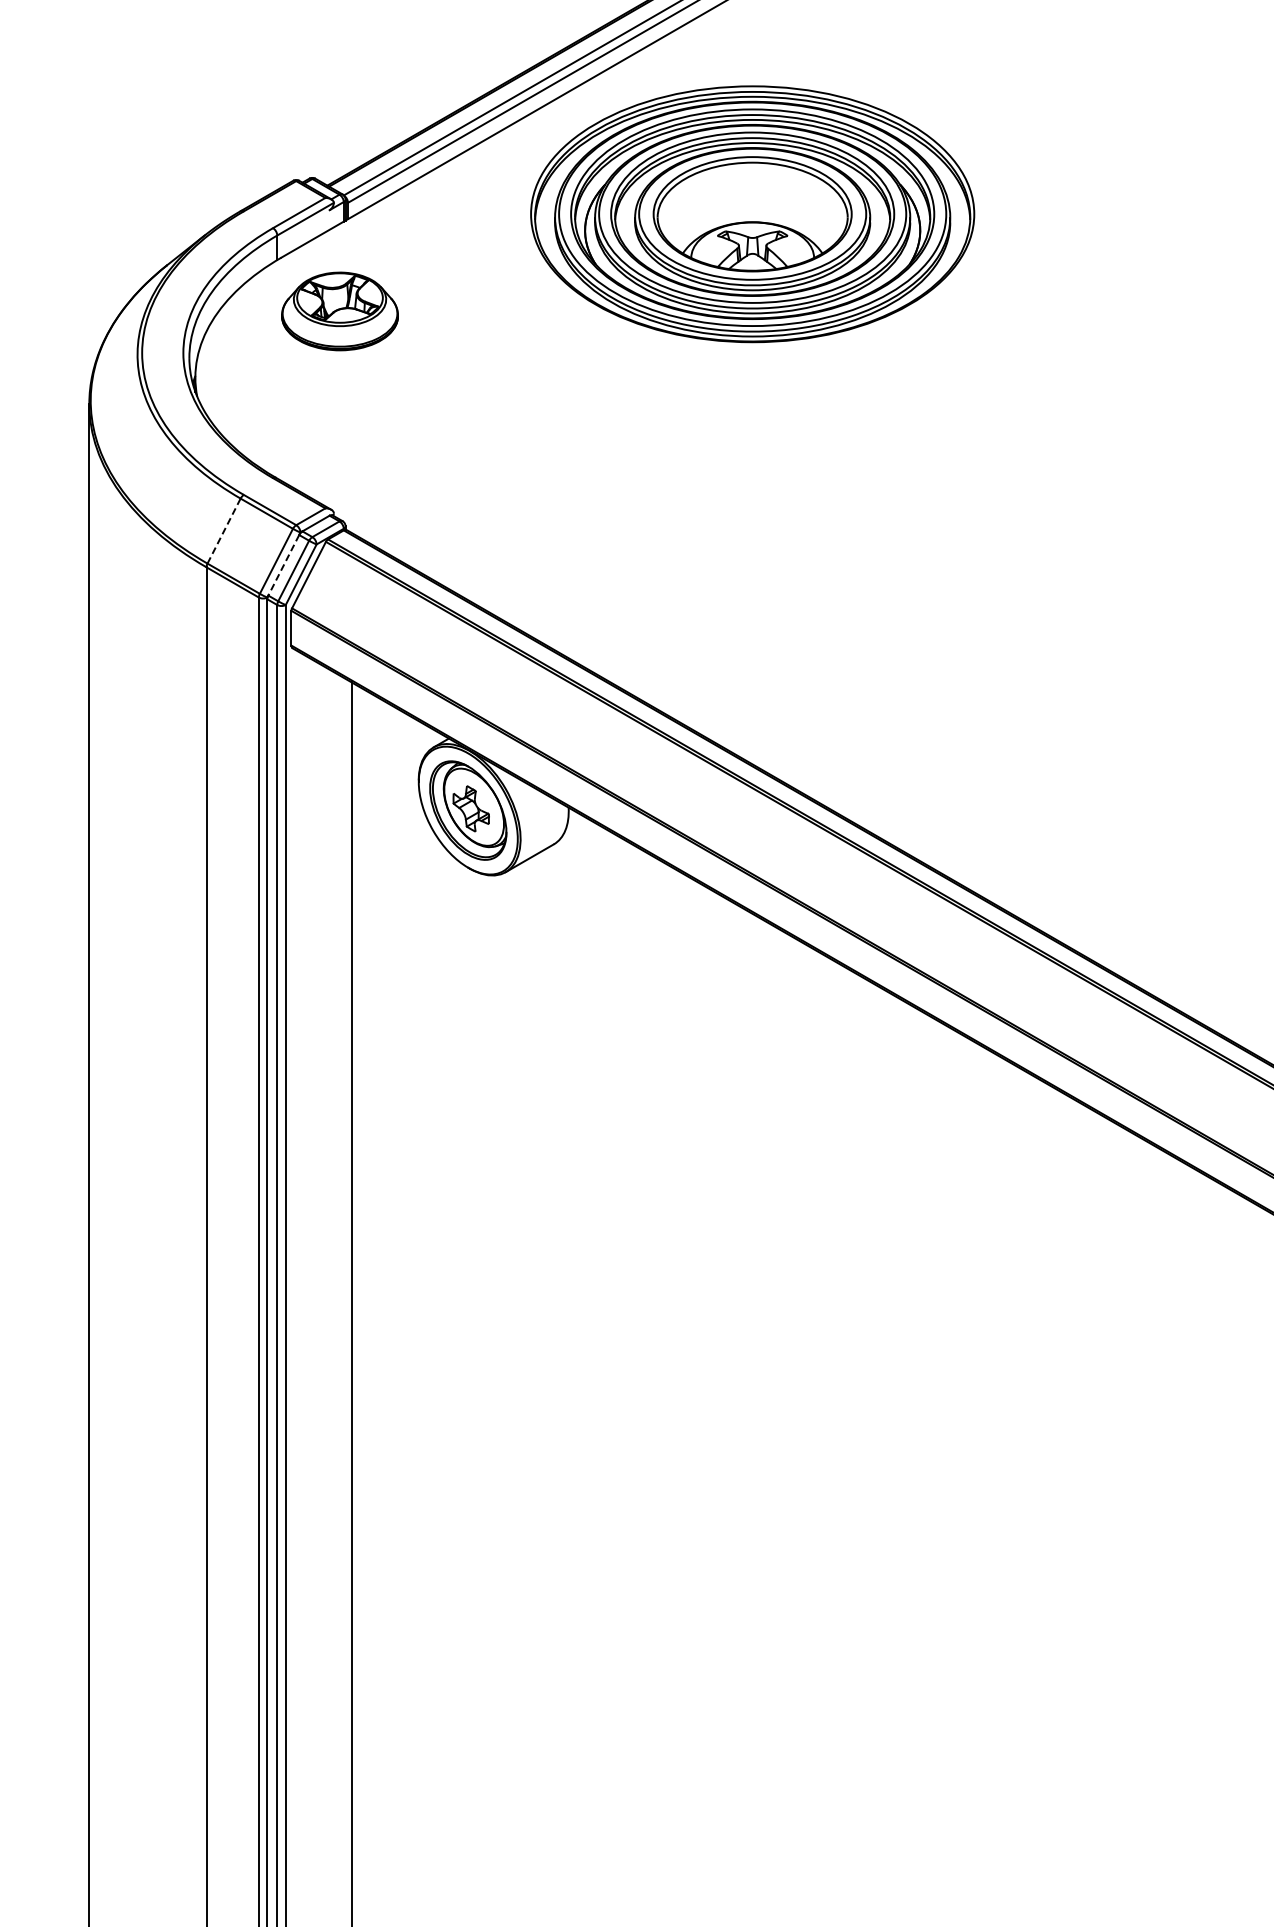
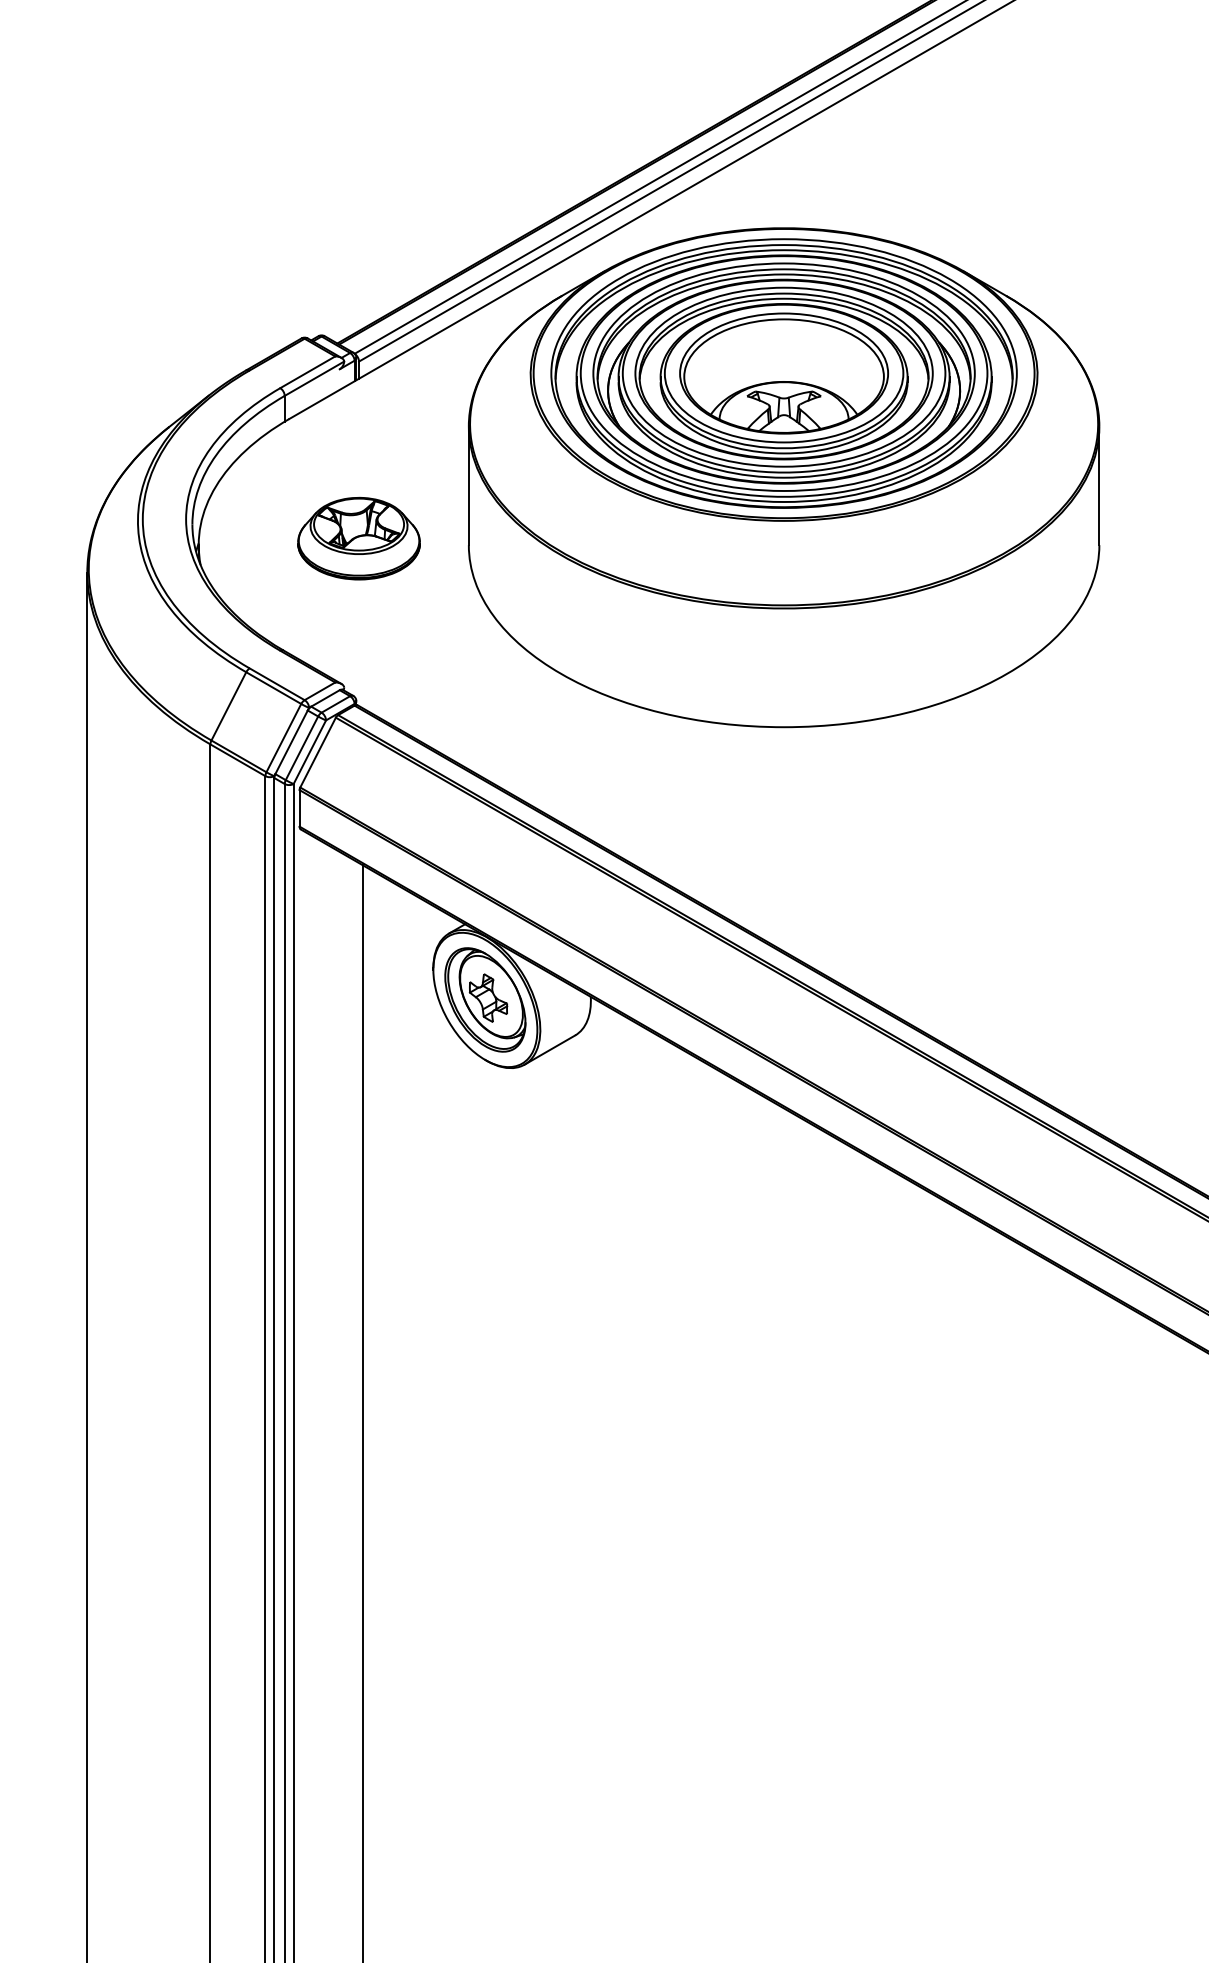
part: (339, 311) -> (358, 538), moved
part: (752, 313) -> (783, 477), added
line: (223, 531) -> (228, 706), dashed -> solid
line: (283, 565) -> (291, 742), dashed -> solid

